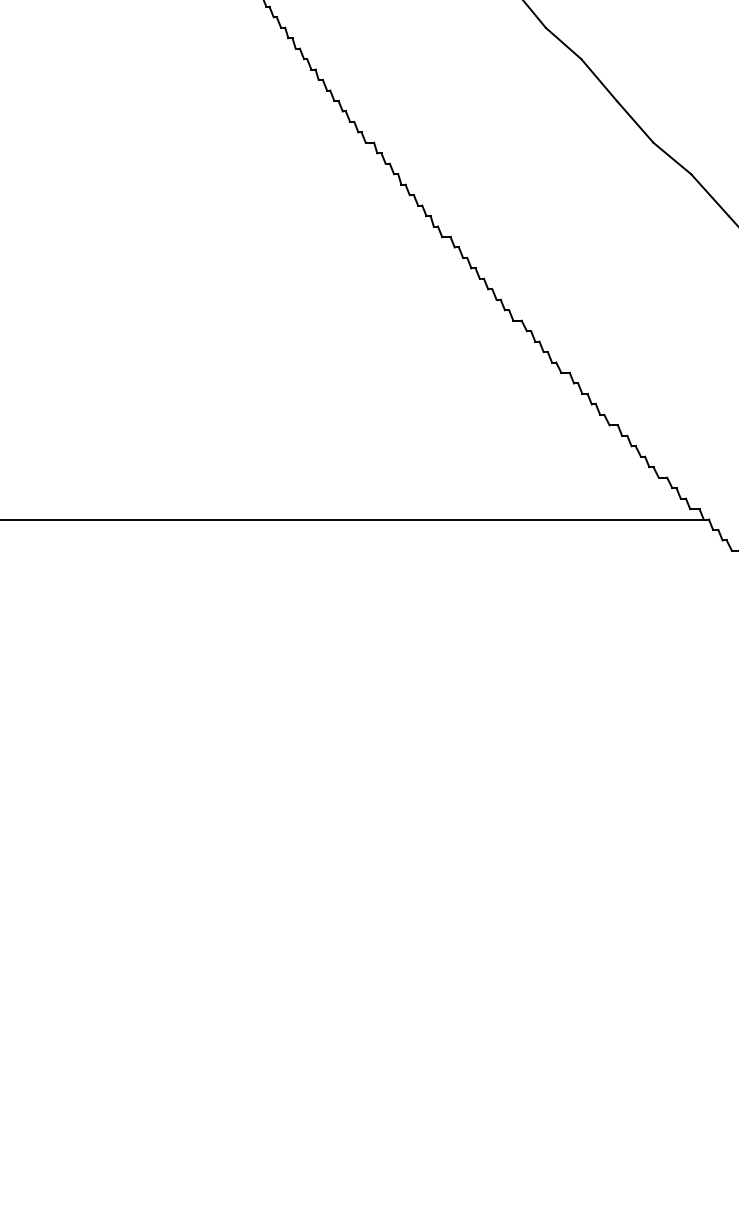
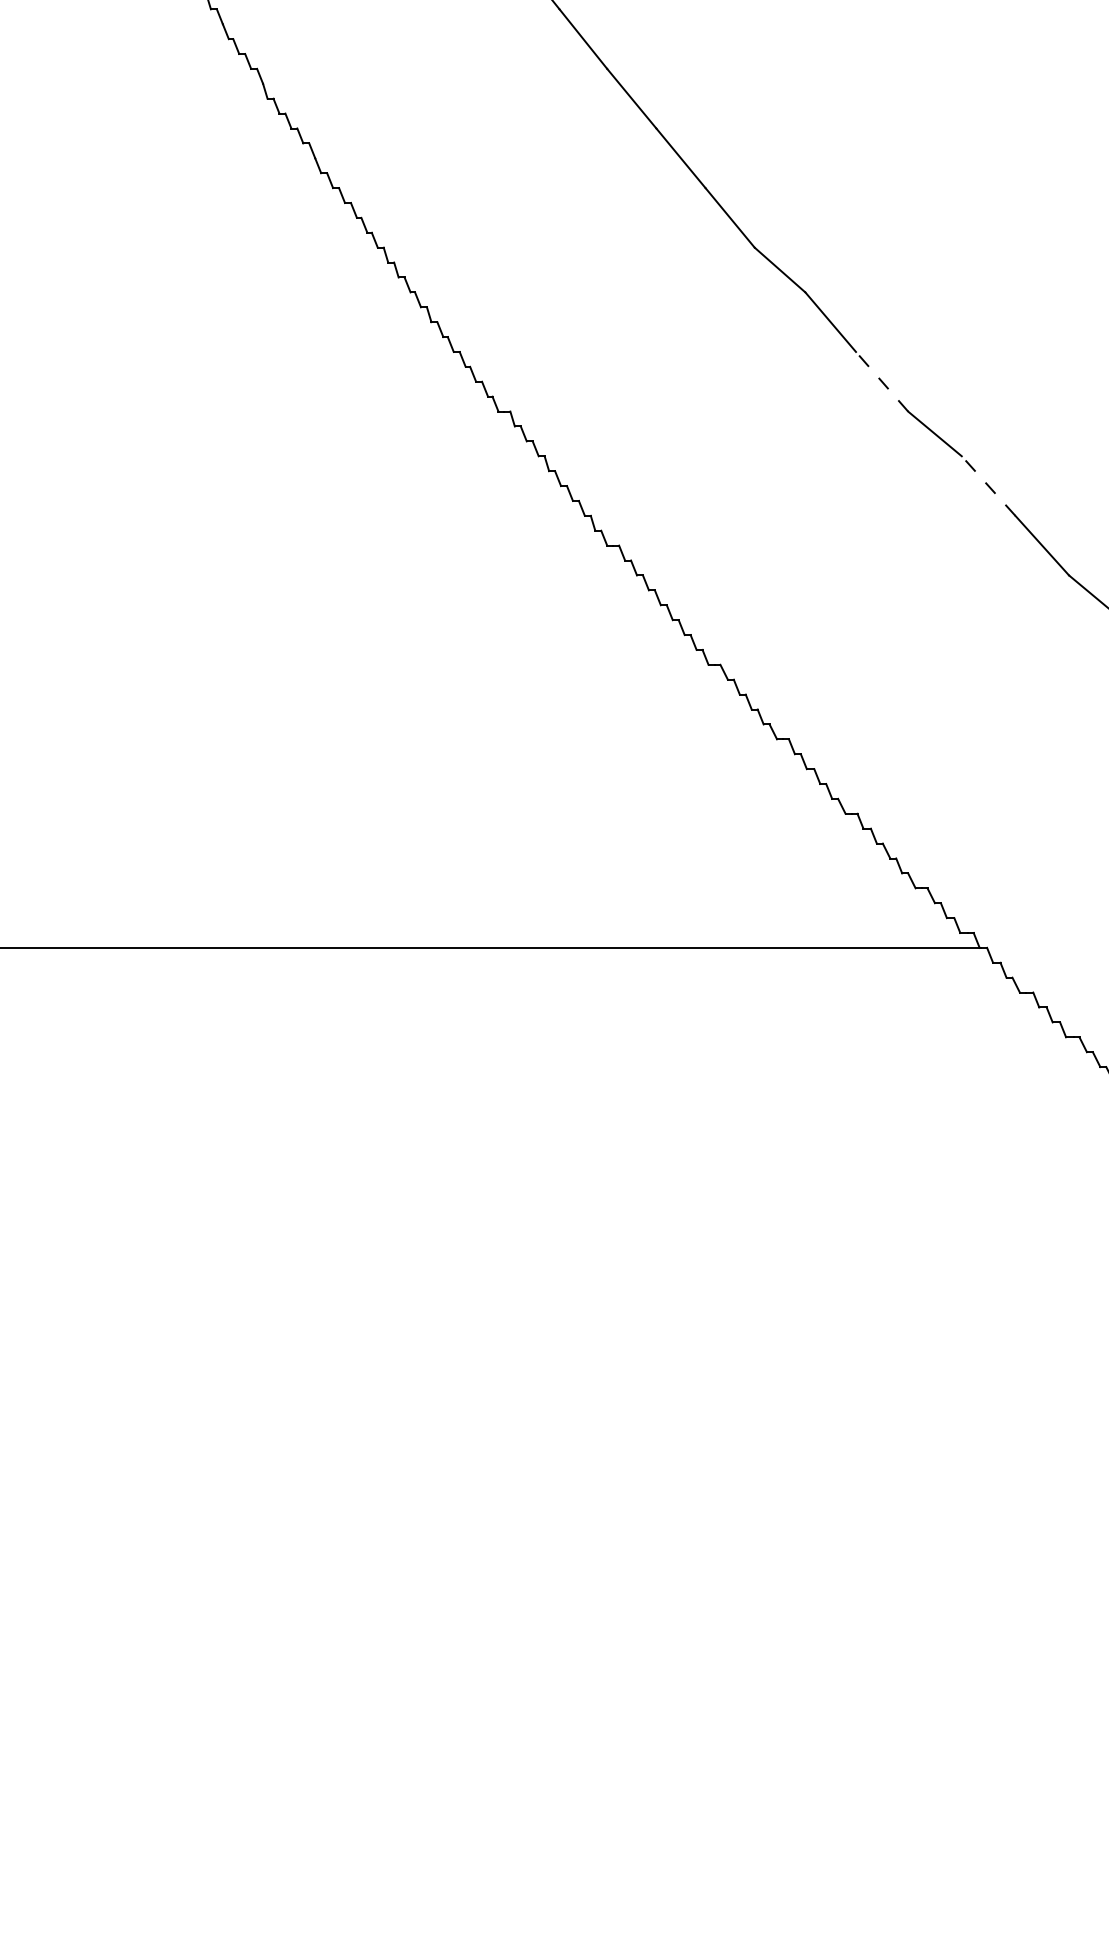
line: (635, 121) -> (882, 381), solid -> dashed
line: (709, 194) -> (988, 485), solid -> dashed

